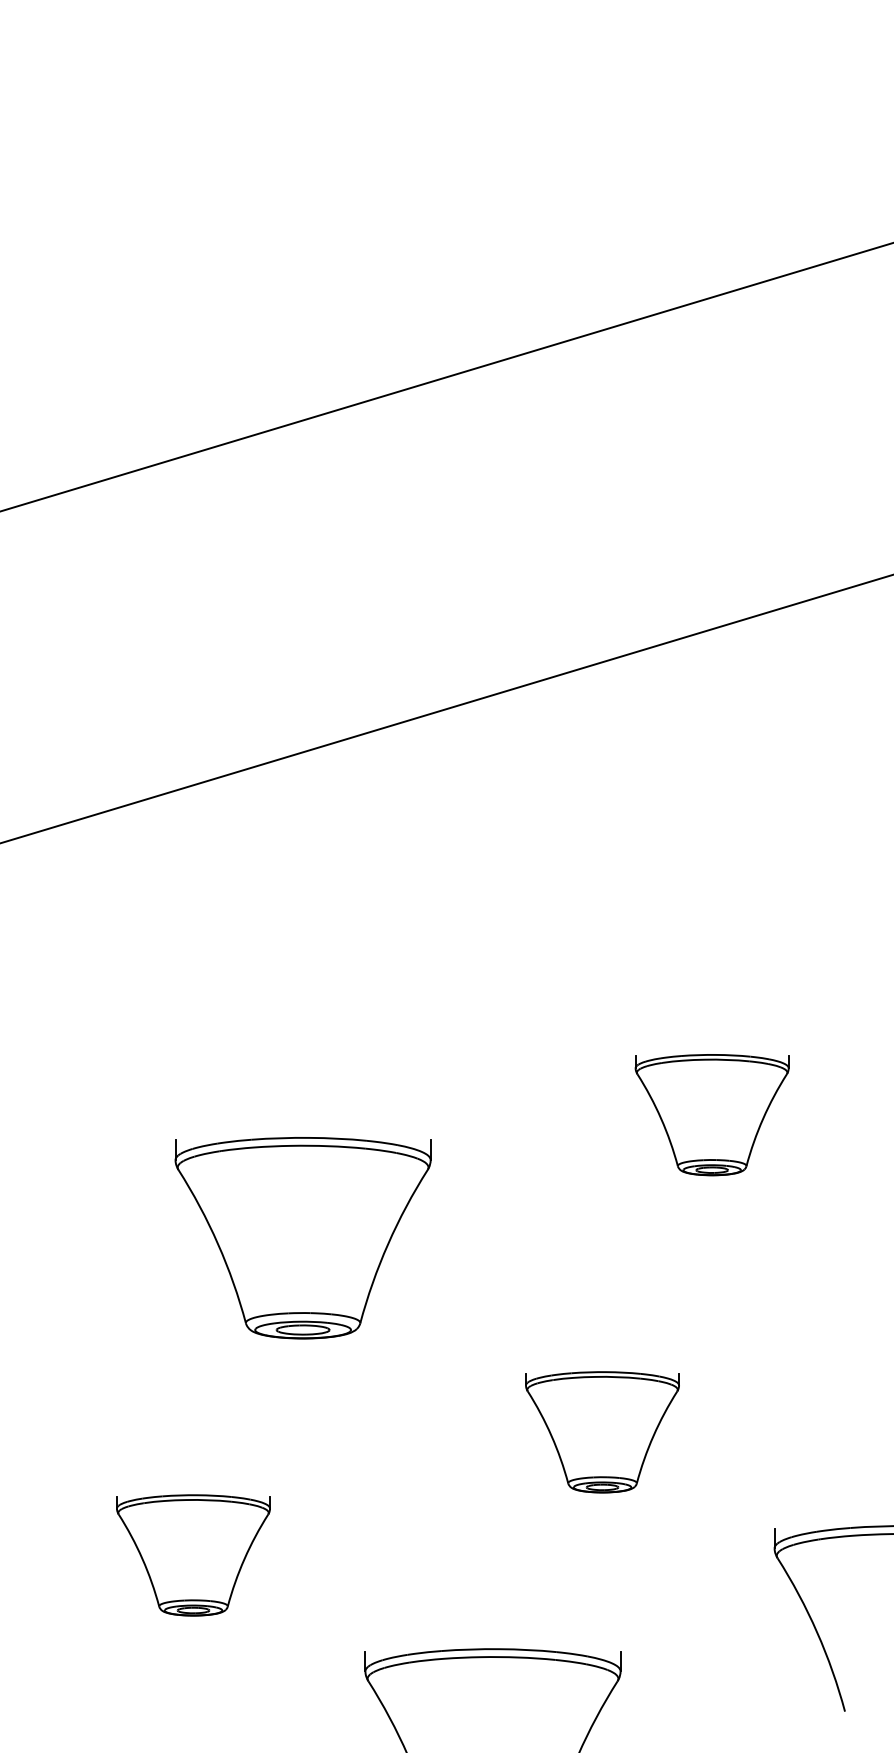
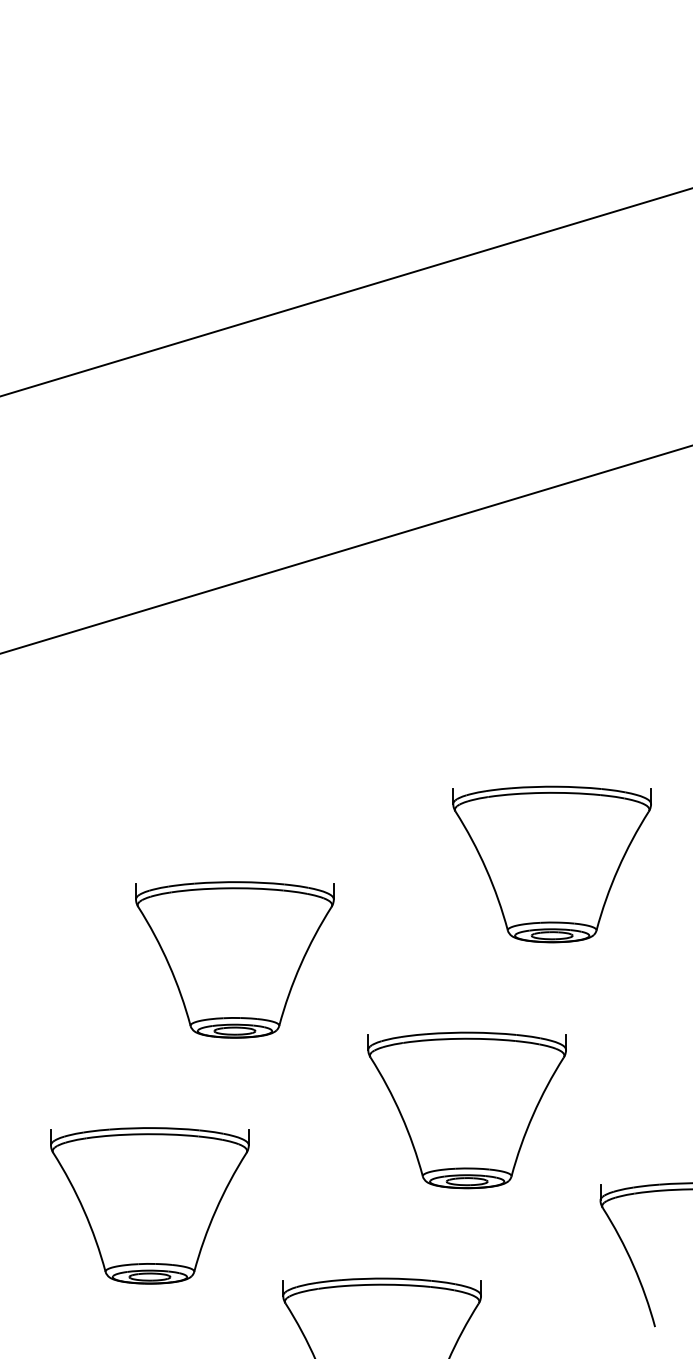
part: (711, 1115) -> (551, 864), size x1.67
part: (601, 1432) -> (466, 1110), size x1.67
part: (192, 1554) -> (149, 1205), size x1.67

